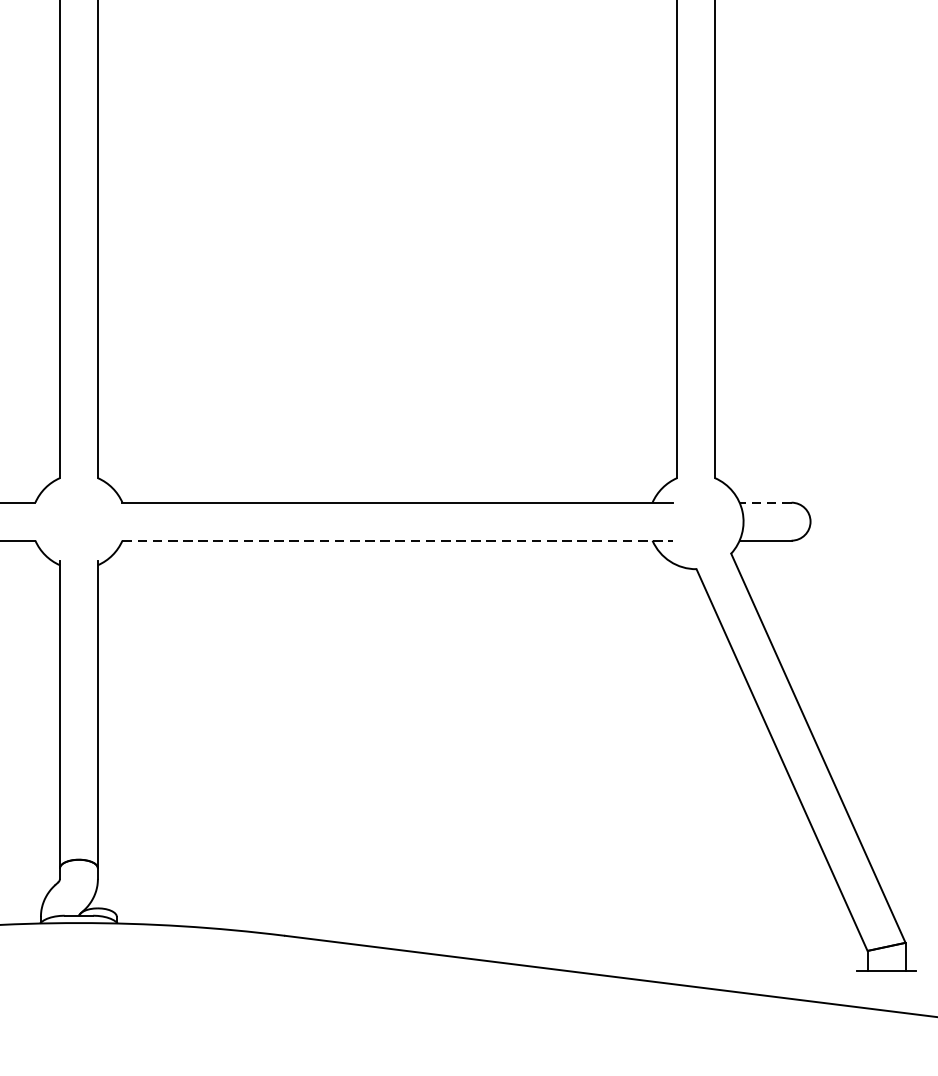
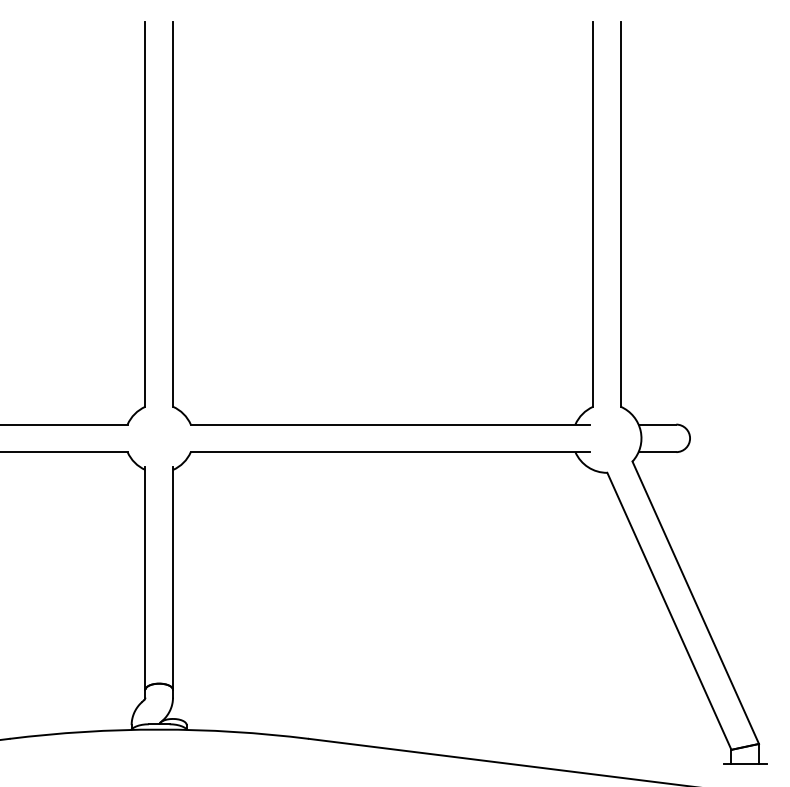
line: (765, 502) -> (657, 424), dashed -> solid
line: (397, 541) -> (390, 452), dashed -> solid

